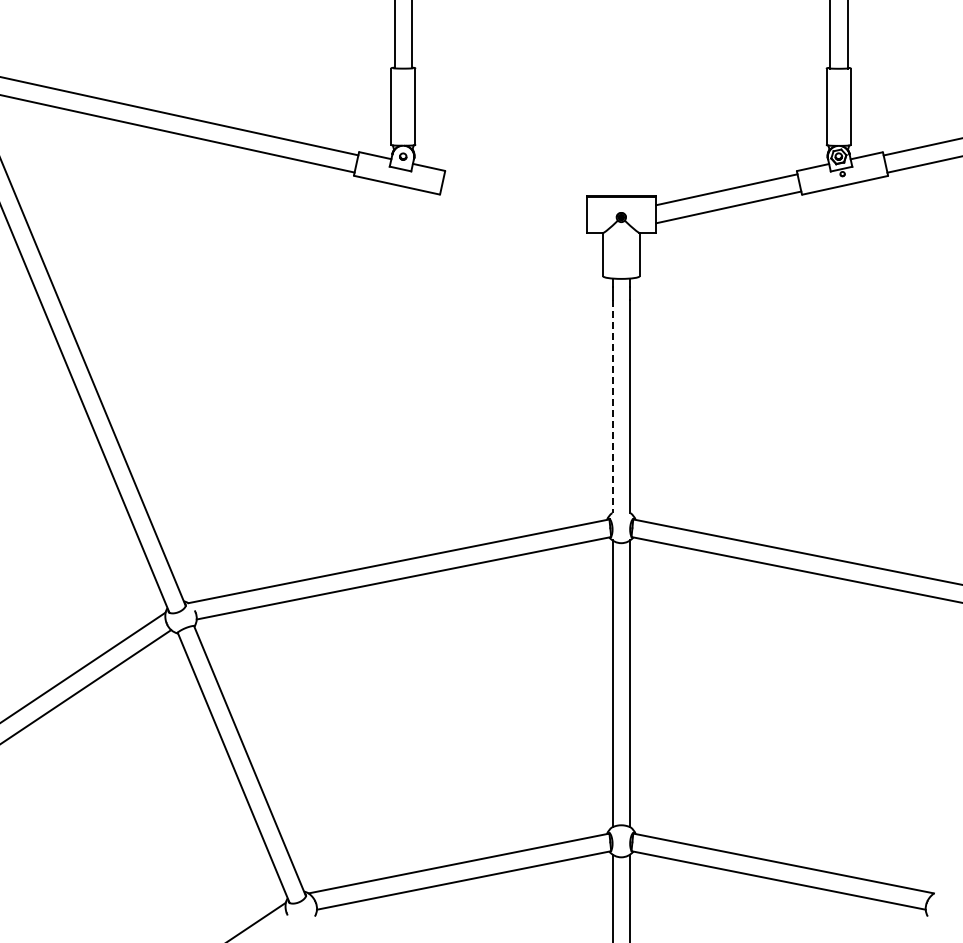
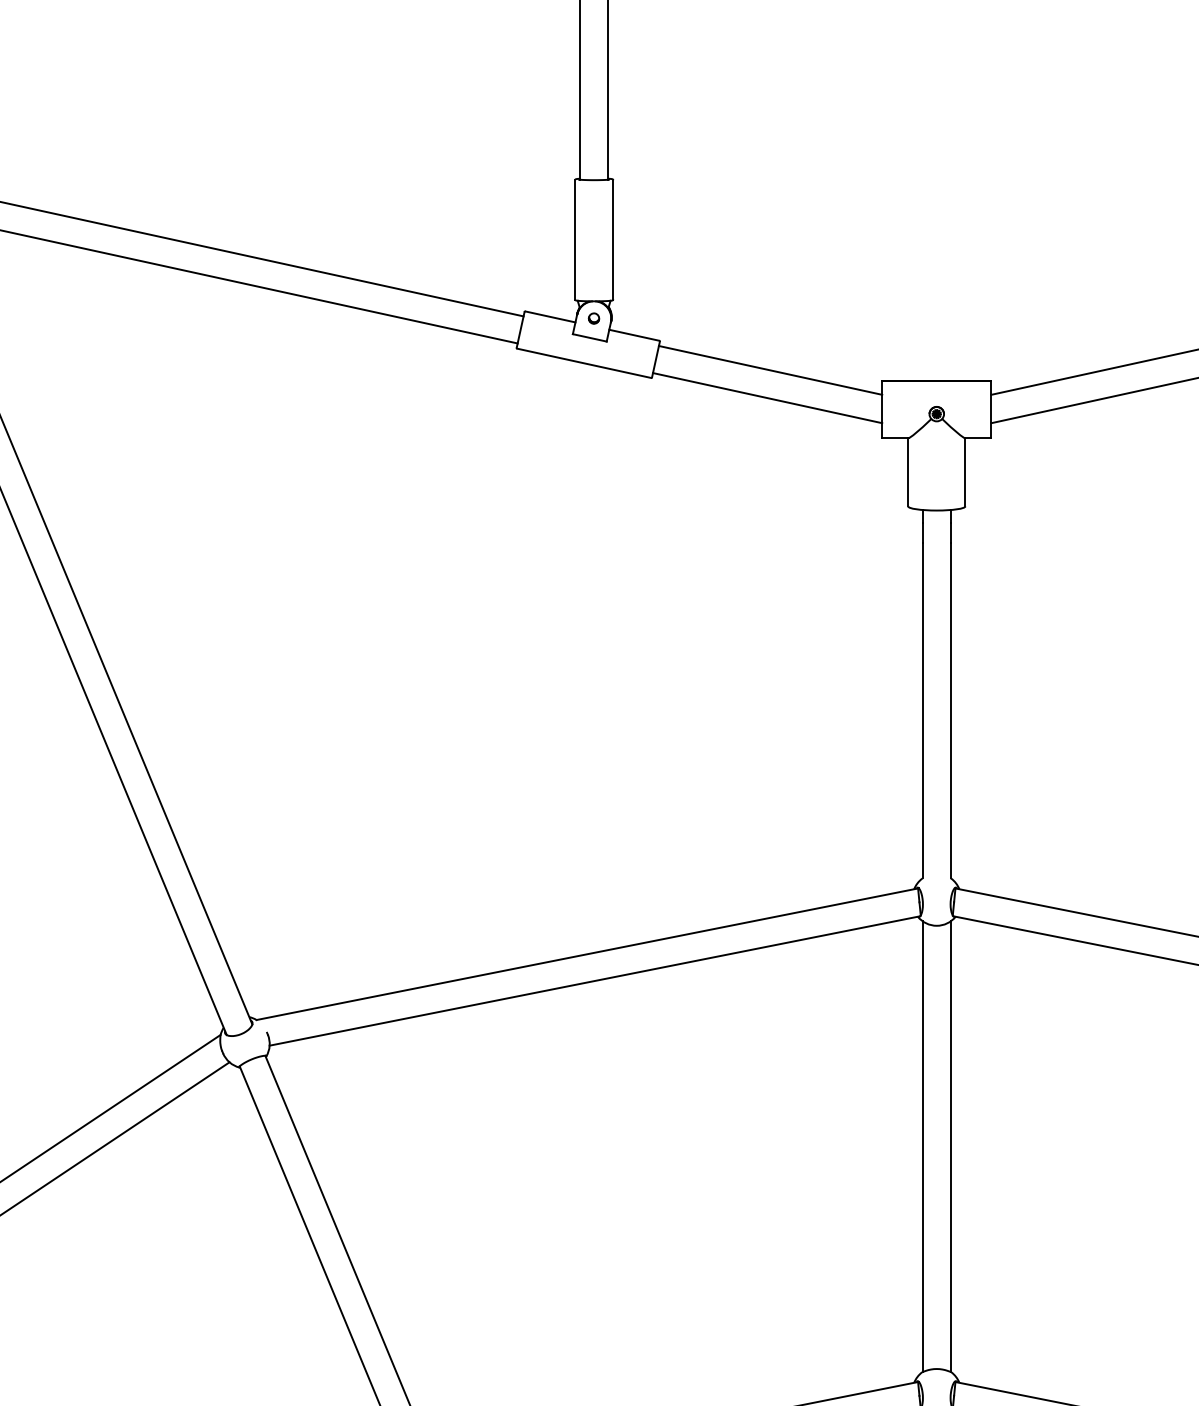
line: (515, 189) -> (770, 370), added
line: (513, 207) -> (767, 398), added
line: (612, 406) -> (922, 711), dashed -> solid

